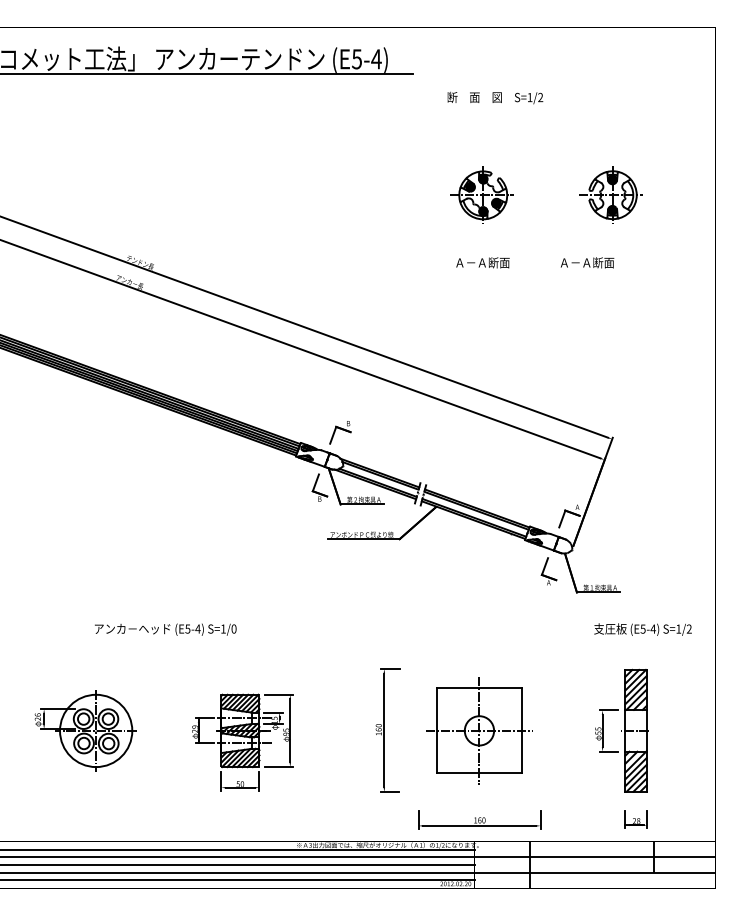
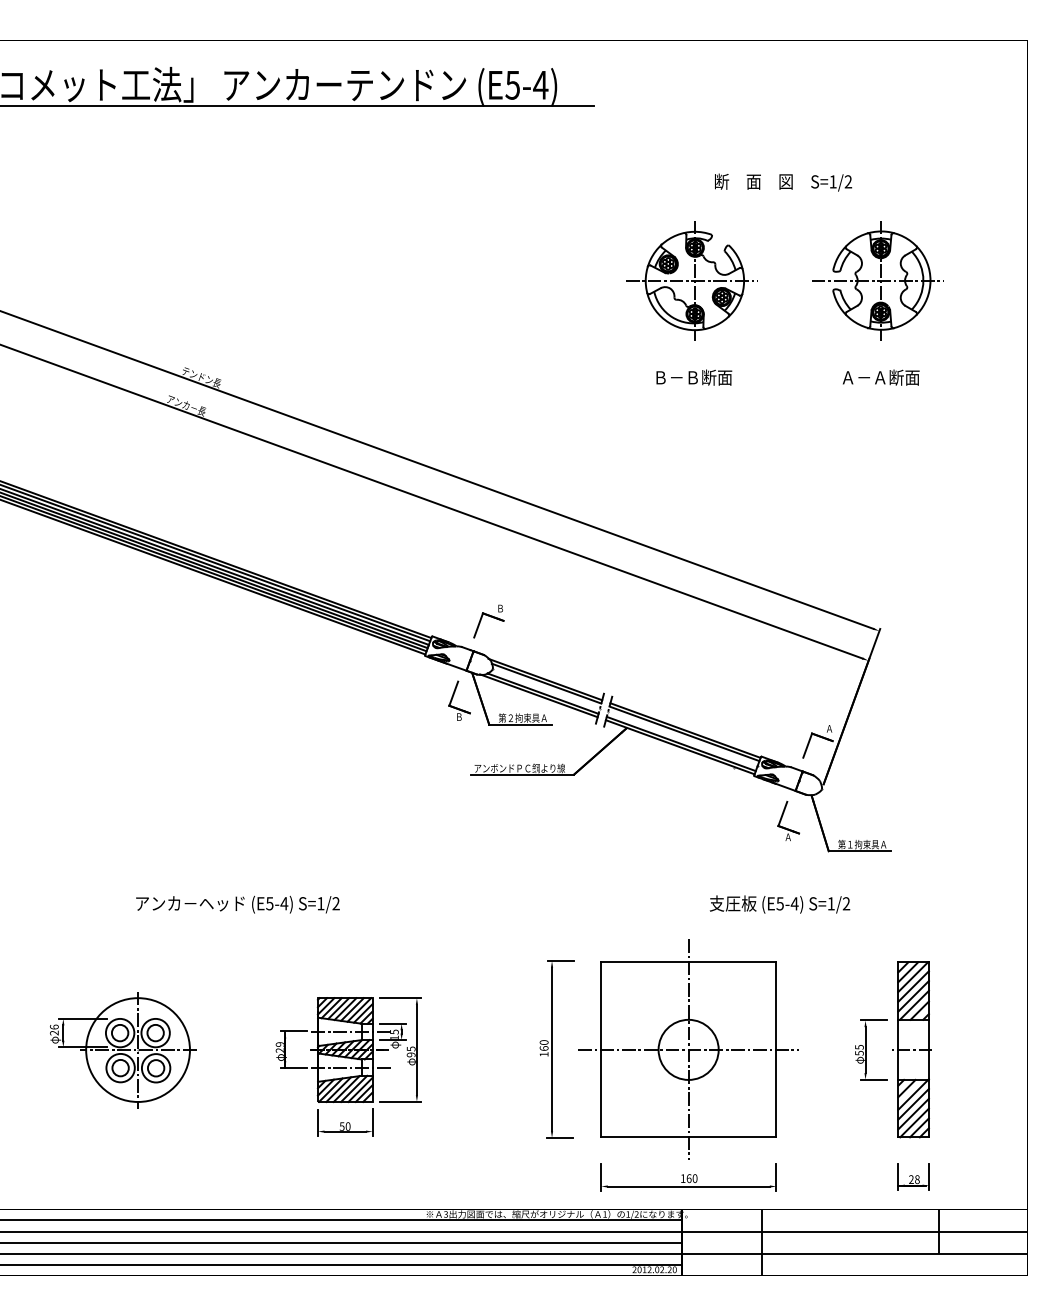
text: (495, 97) -> (783, 181), moved
part: (481, 194) -> (691, 279), size x1.43
part: (610, 194) -> (876, 279), size x1.43
text: (470, 262) -> (675, 377), Ａ－Ａ断面 -> Ｂ－Ｂ断面
text: (587, 262) -> (881, 377), moved
text: (233, 628) -> (335, 902), S=1/0 -> S=1/2
text: (642, 629) -> (779, 904), moved
part: (479, 730) -> (688, 1049), size x1.43

